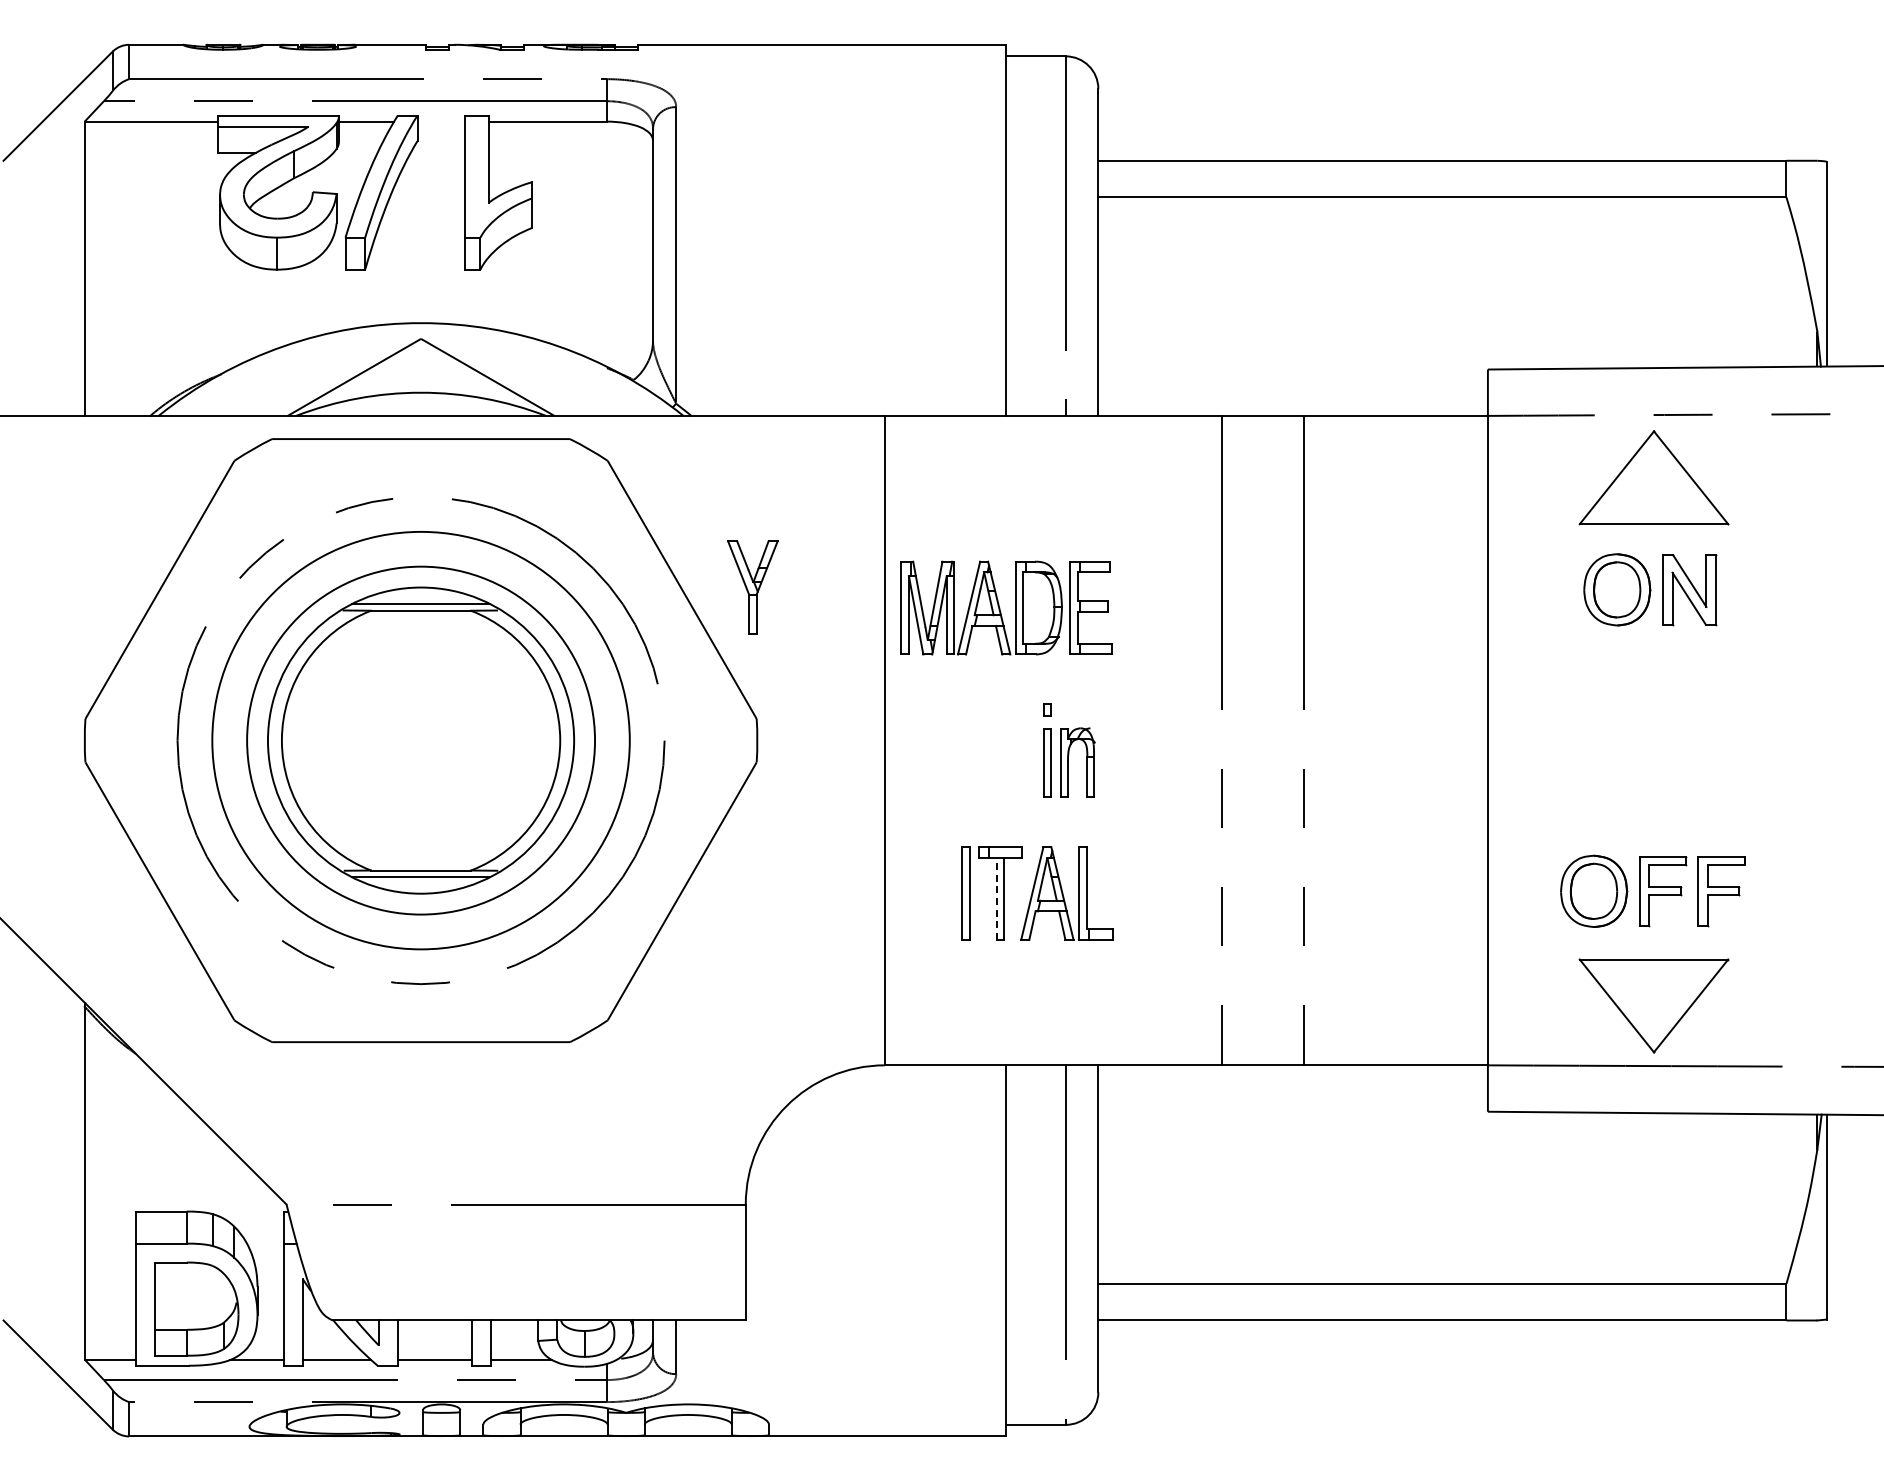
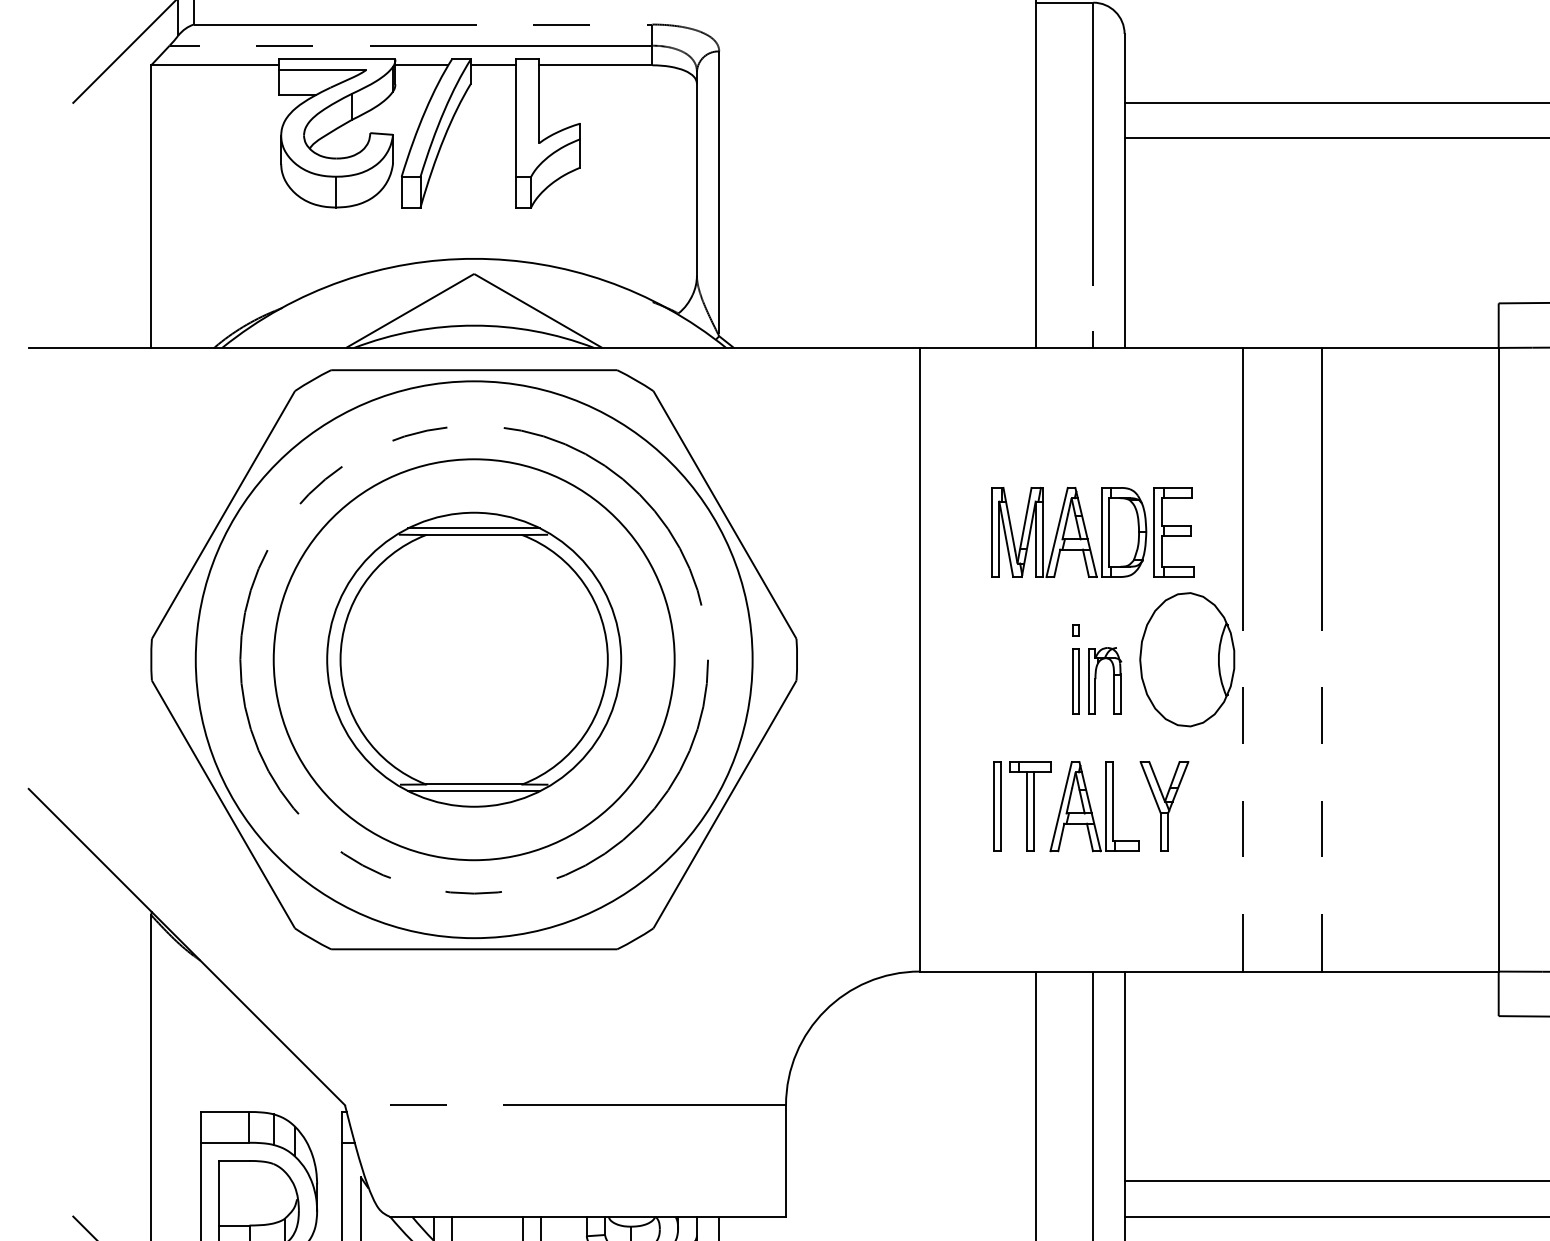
line: (441, 121) -> (493, 65), added
part: (752, 587) -> (1164, 806), moved
part: (1000, 608) -> (1087, 532), moved
circle: (421, 740) -> (474, 659), size x1.67
part: (1163, 740) -> (1187, 659), added
line: (996, 898) -> (1026, 811), dashed -> solid

